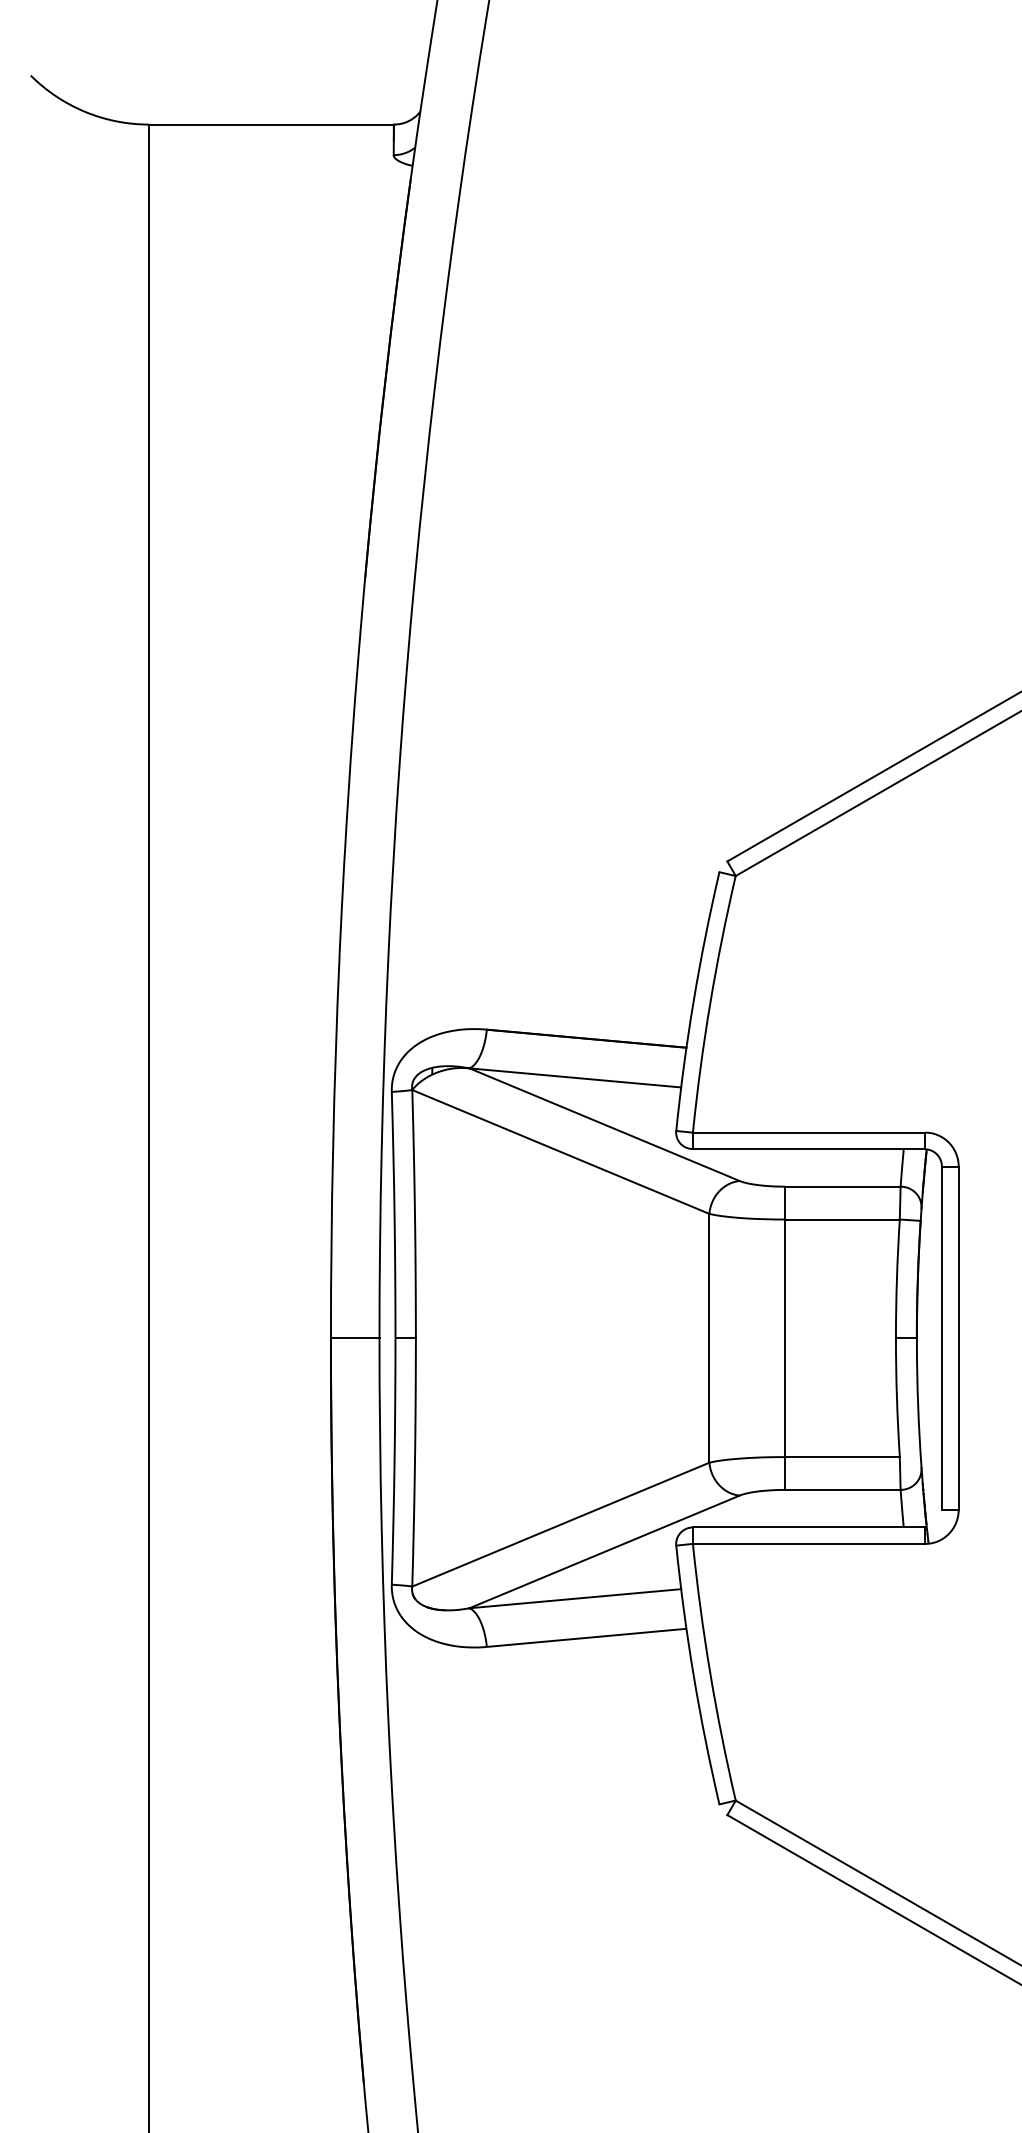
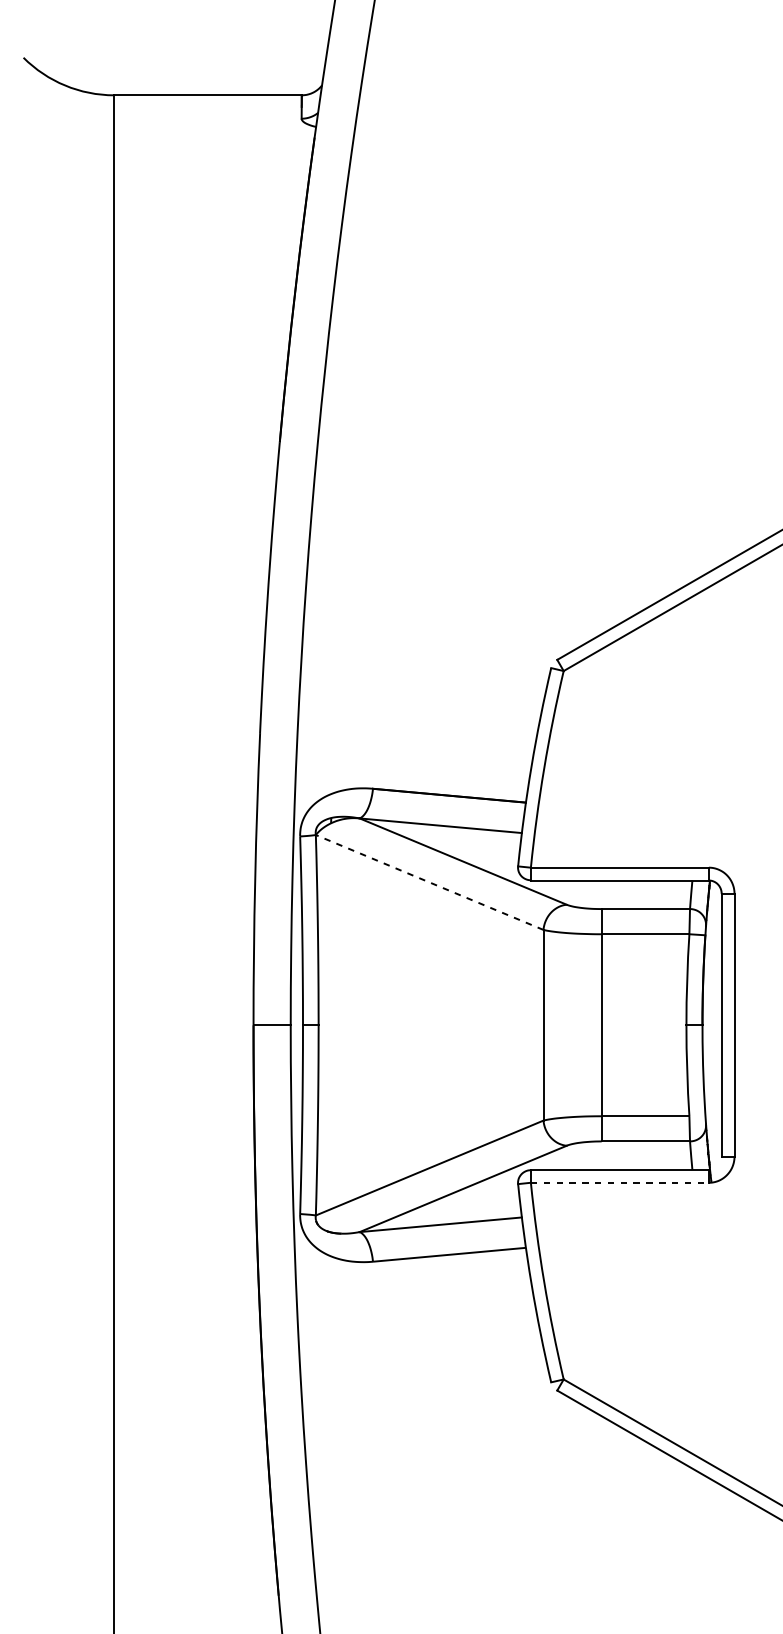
line: (560, 1151) -> (429, 882), solid -> dashed
line: (809, 1543) -> (620, 1182), solid -> dashed

